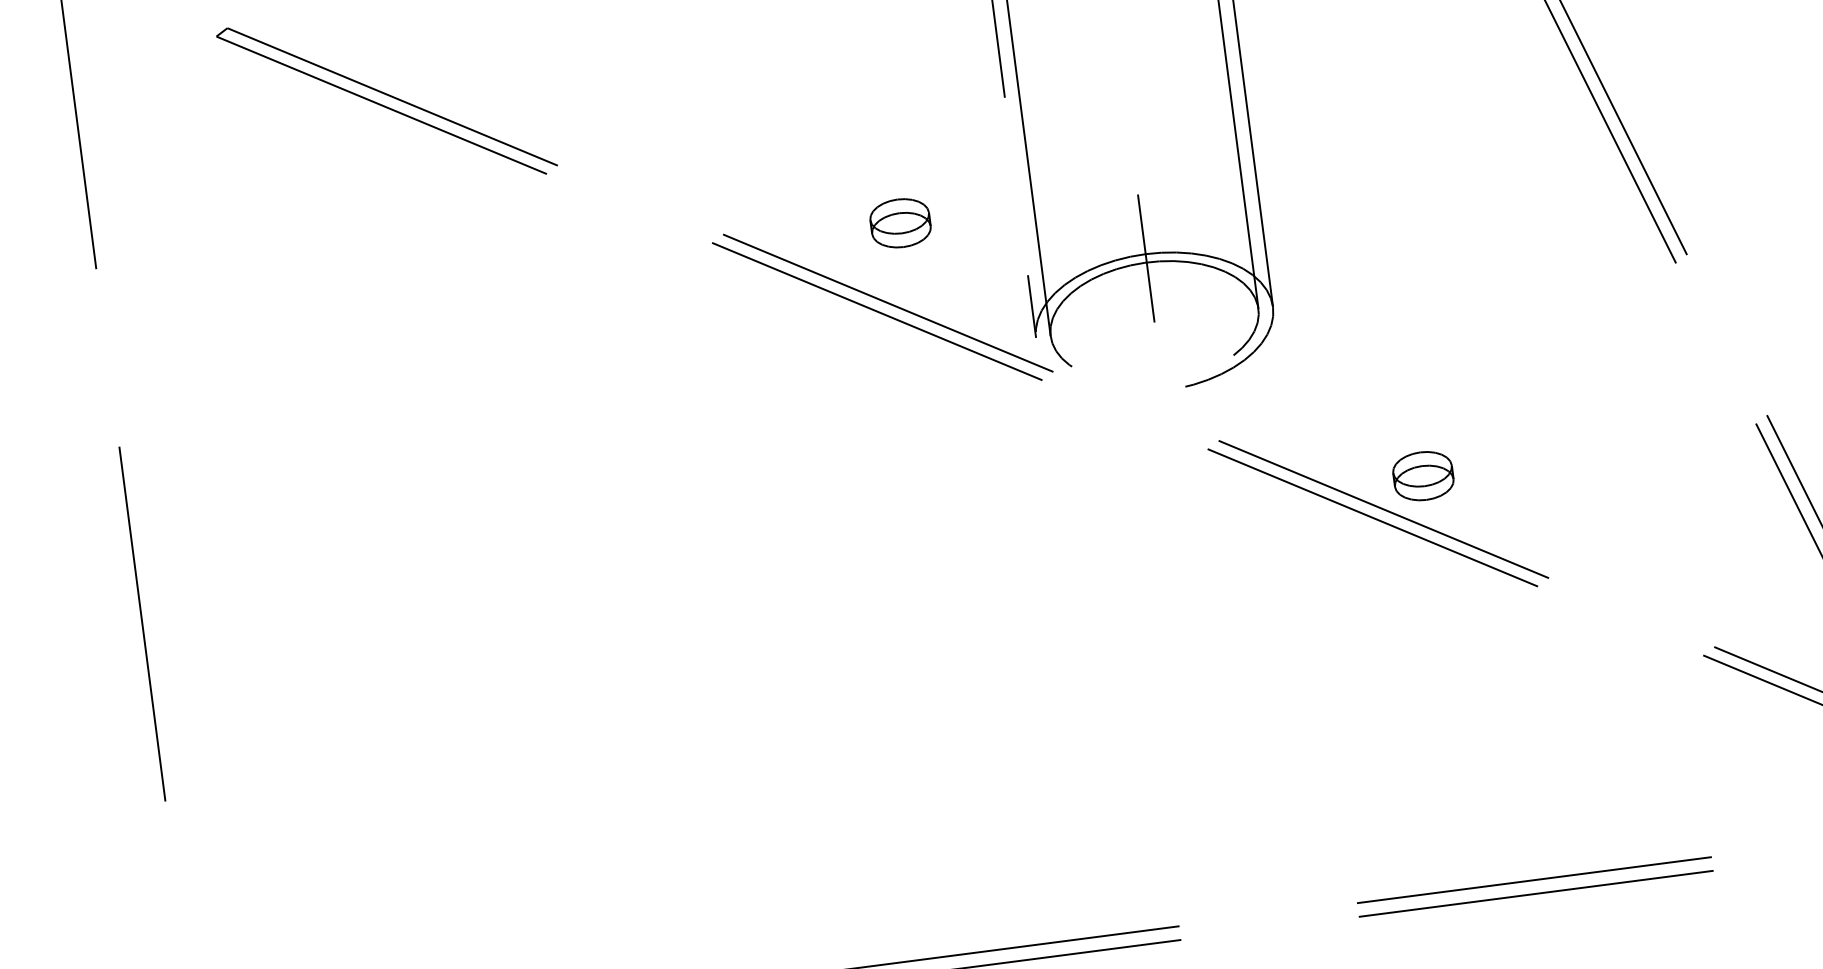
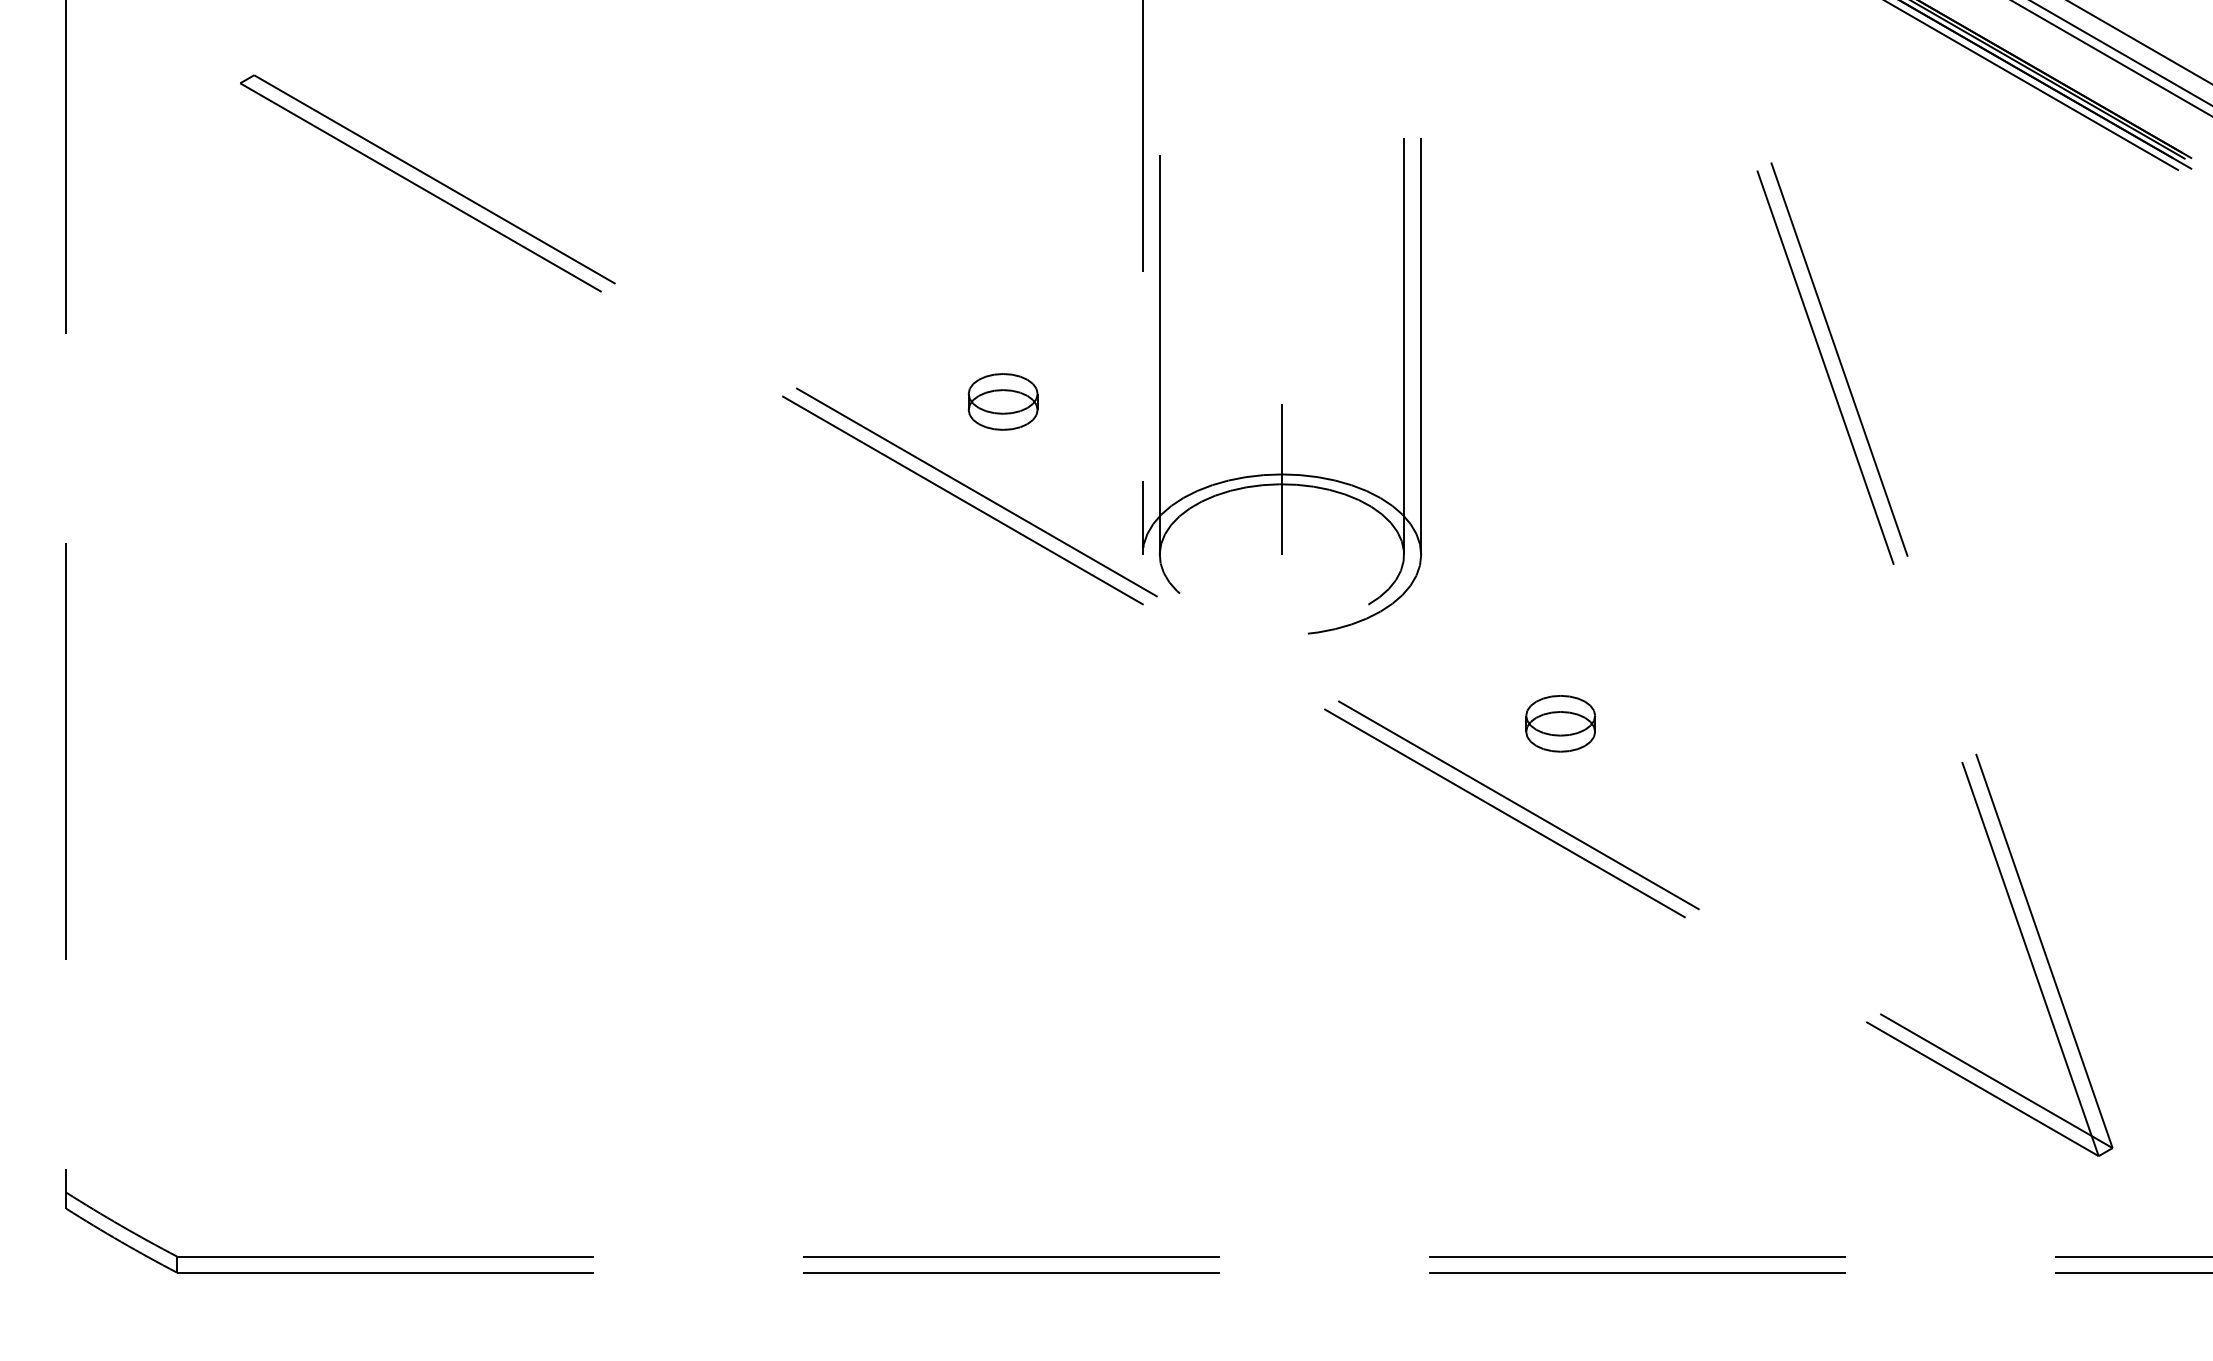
part: (1423, 475) -> (1560, 723), moved

